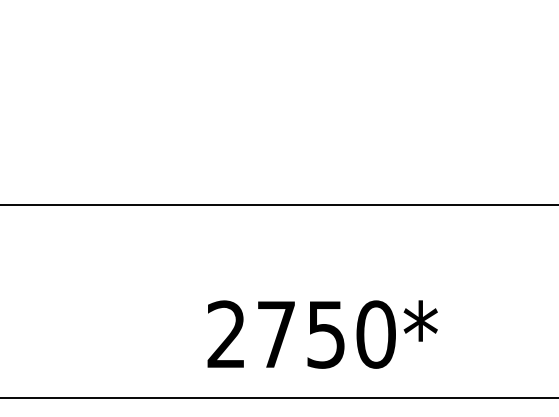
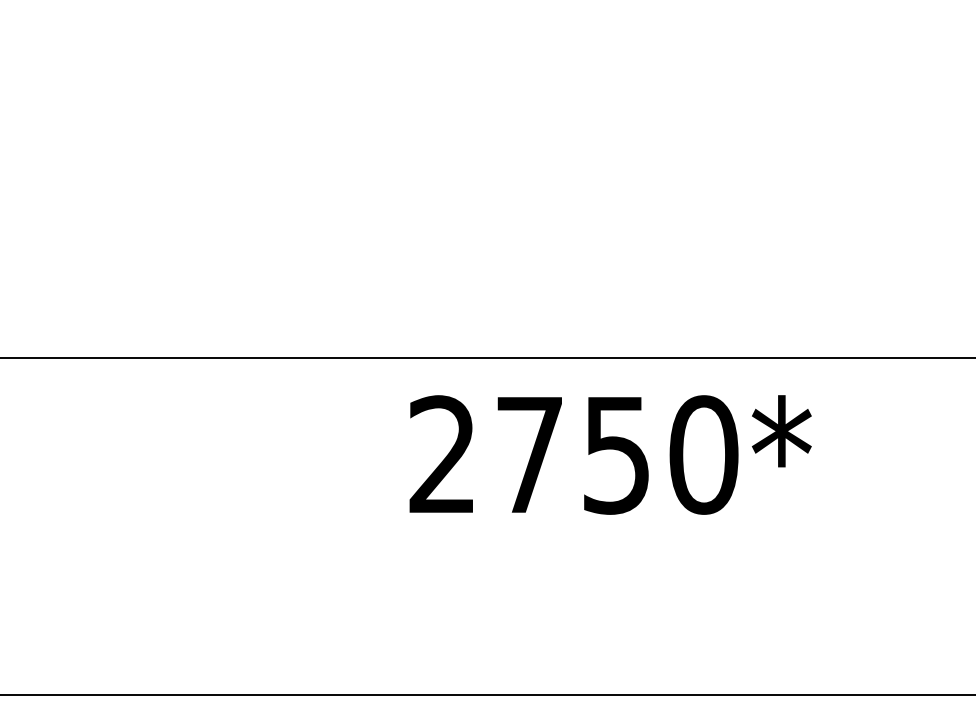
text: (322, 334) -> (610, 454), moved

